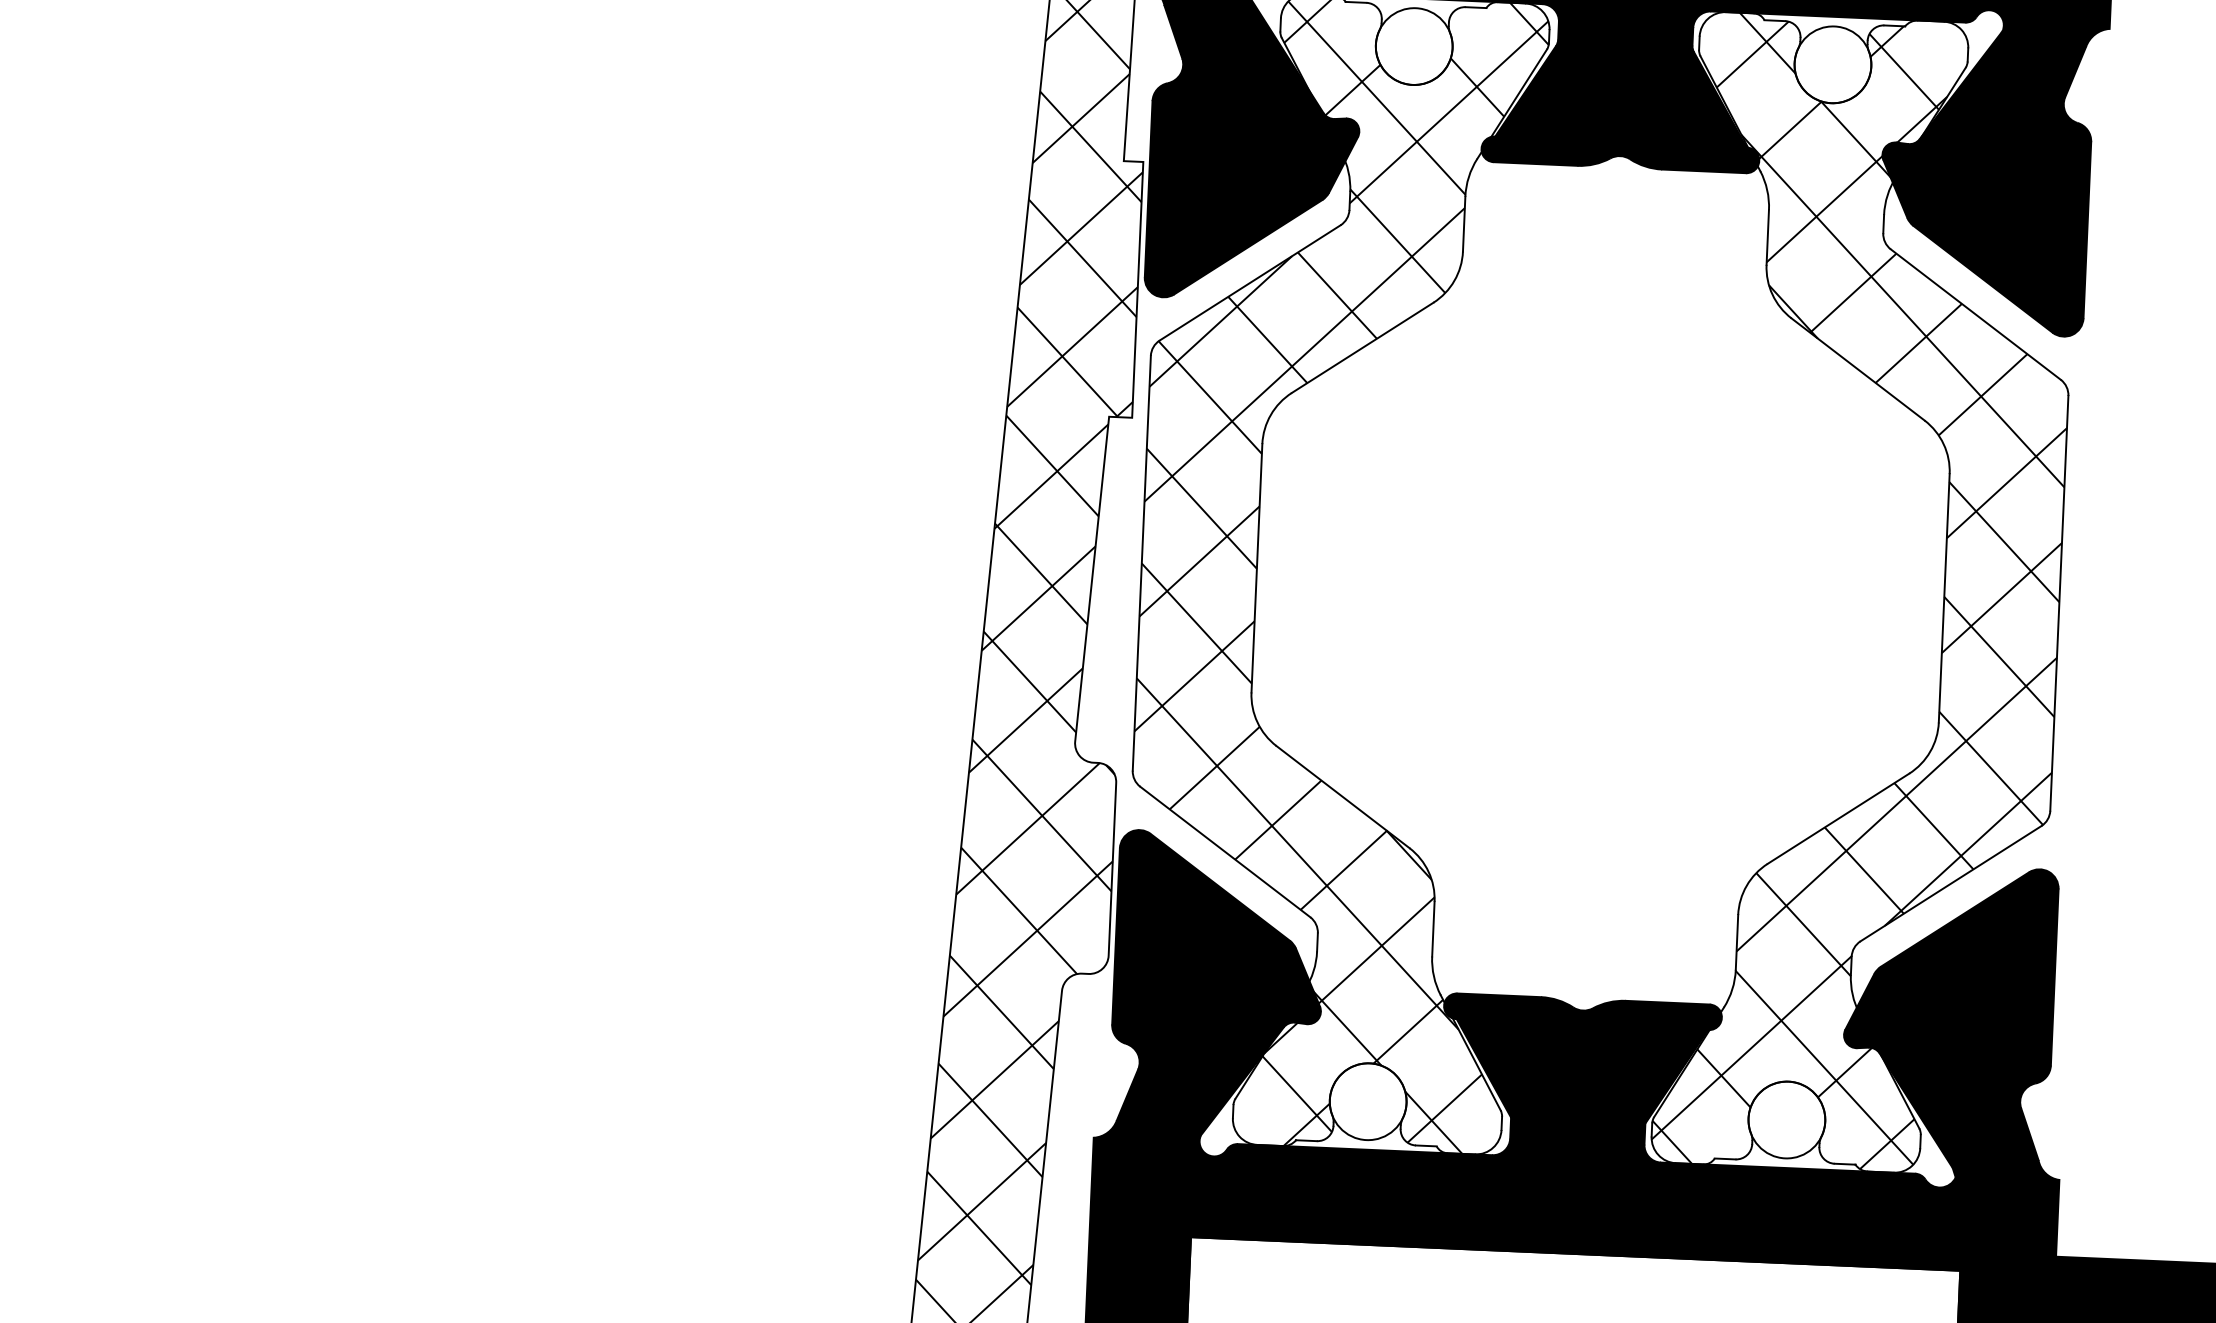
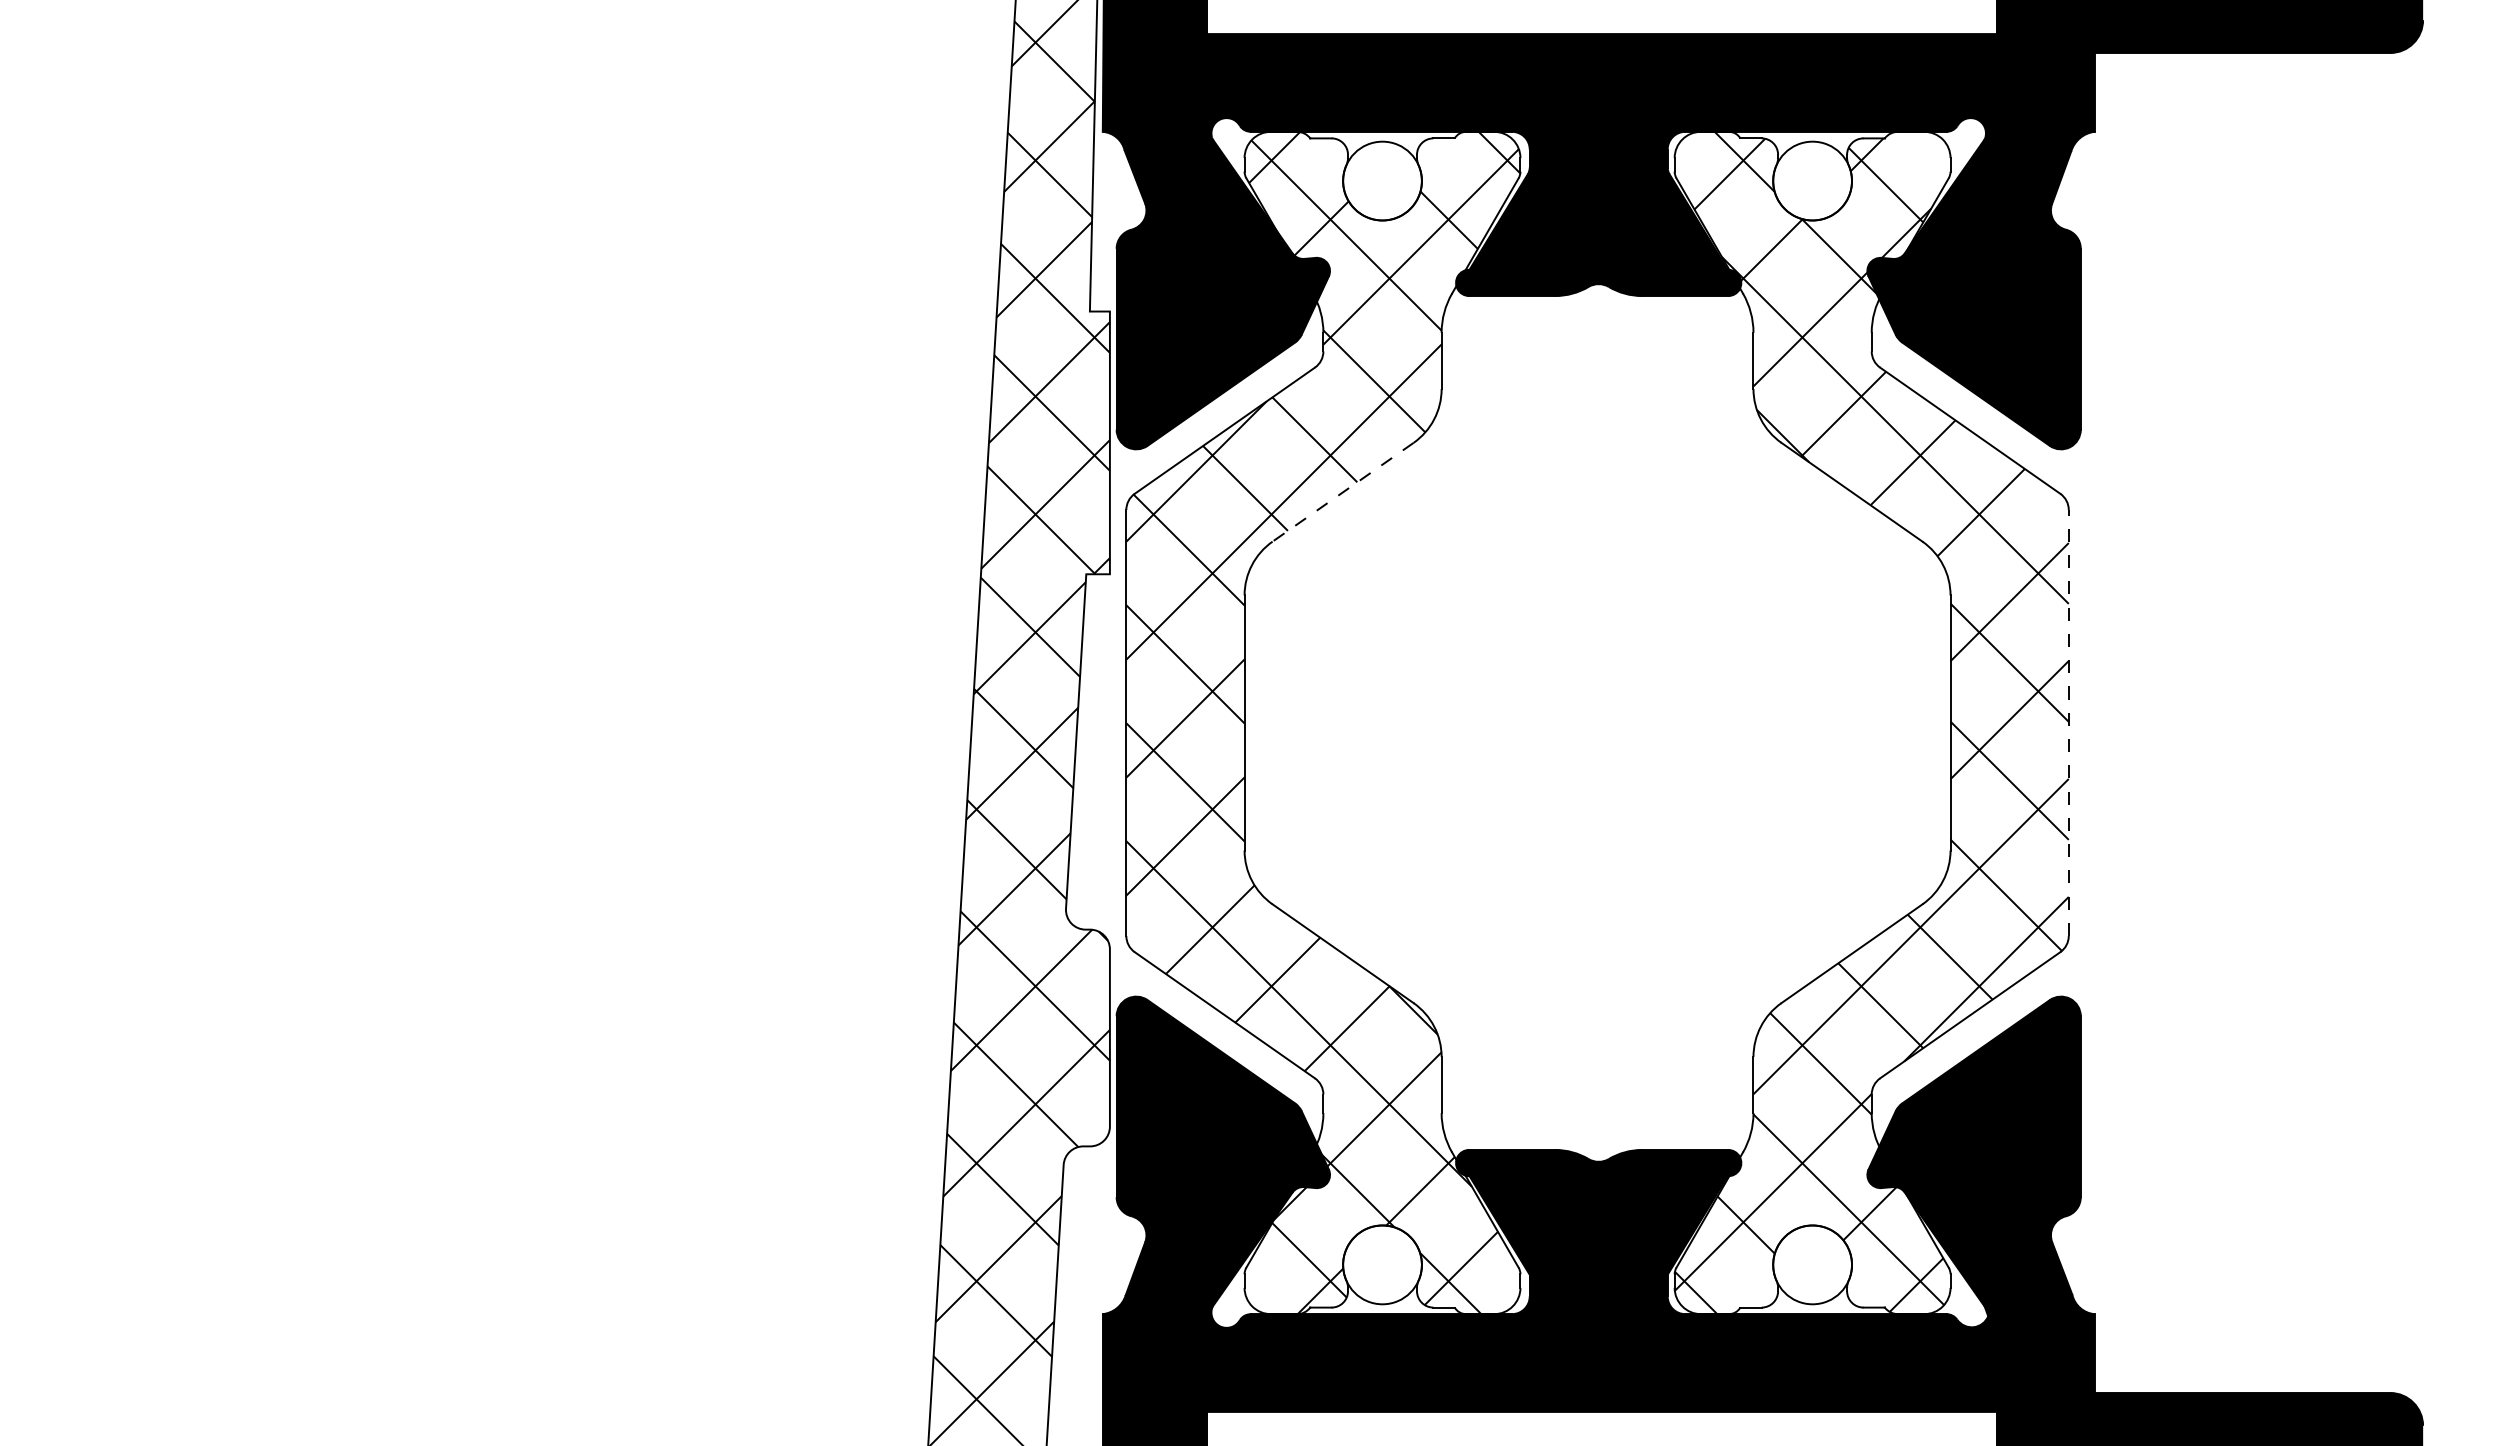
line: (1362, 348) -> (1342, 492), solid -> dashed
line: (2059, 602) -> (2068, 722), solid -> dashed

